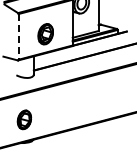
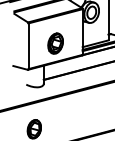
line: (18, 36) -> (28, 45), dashed -> solid

